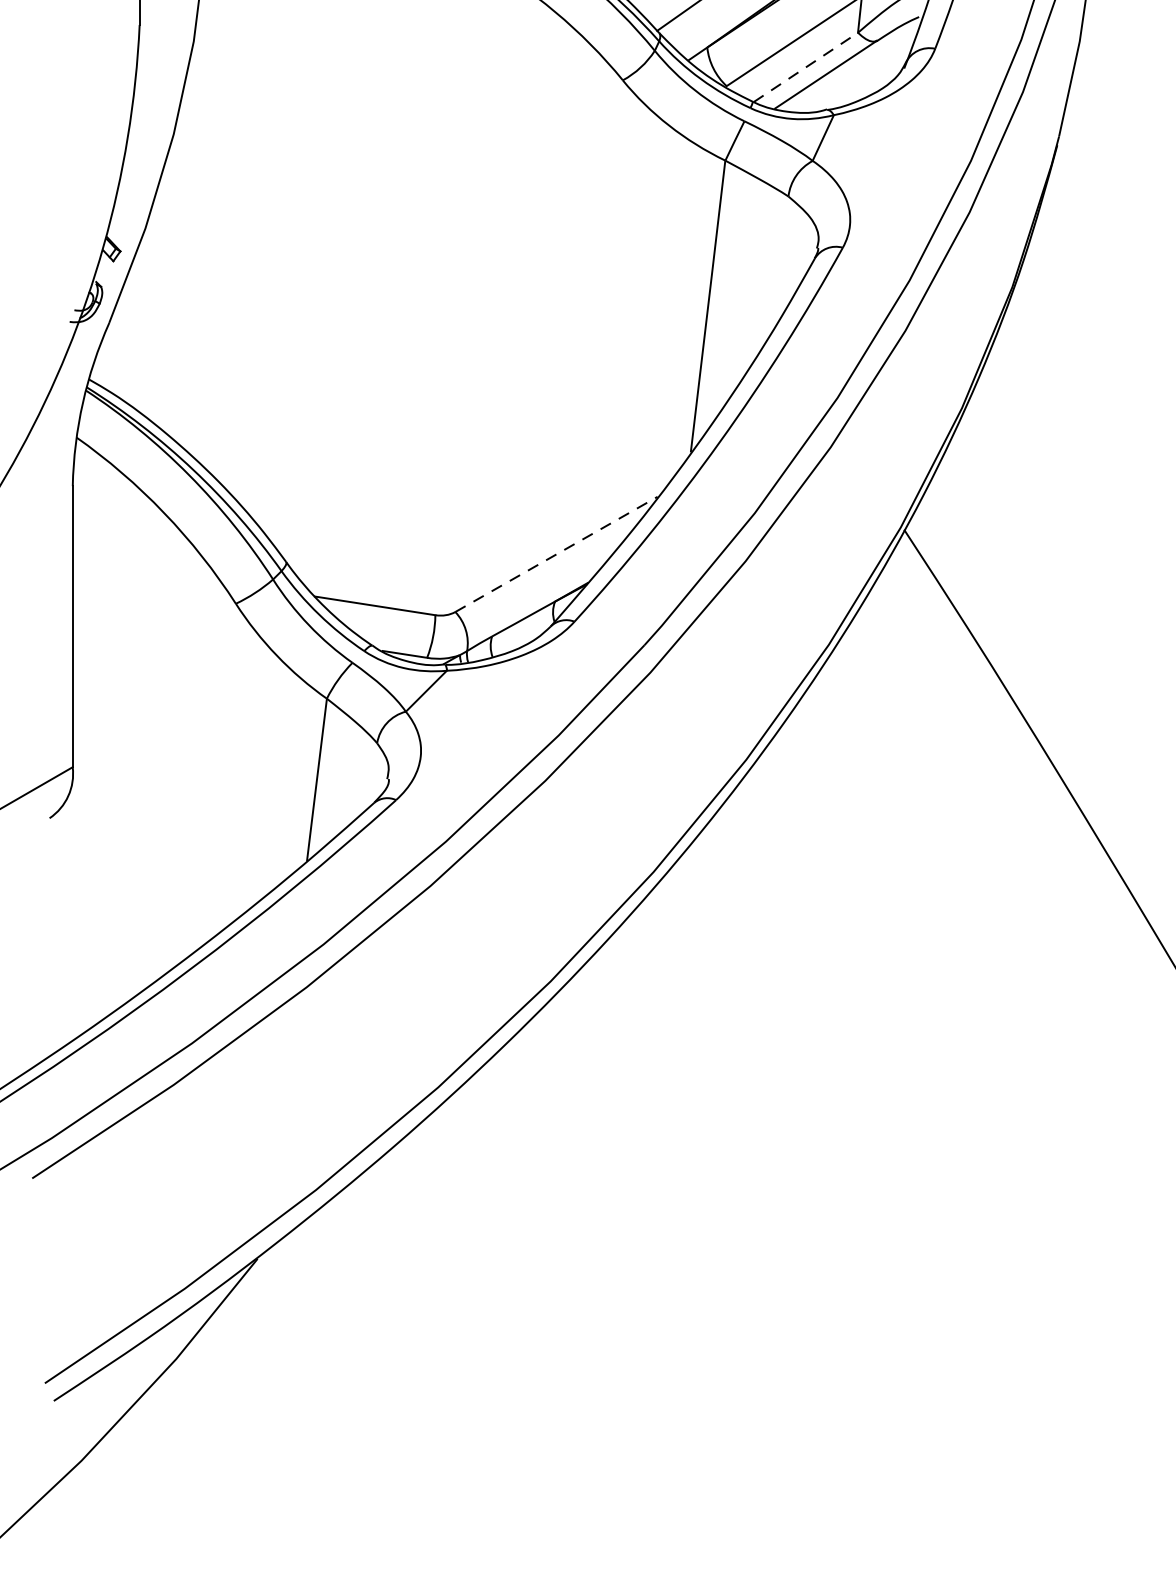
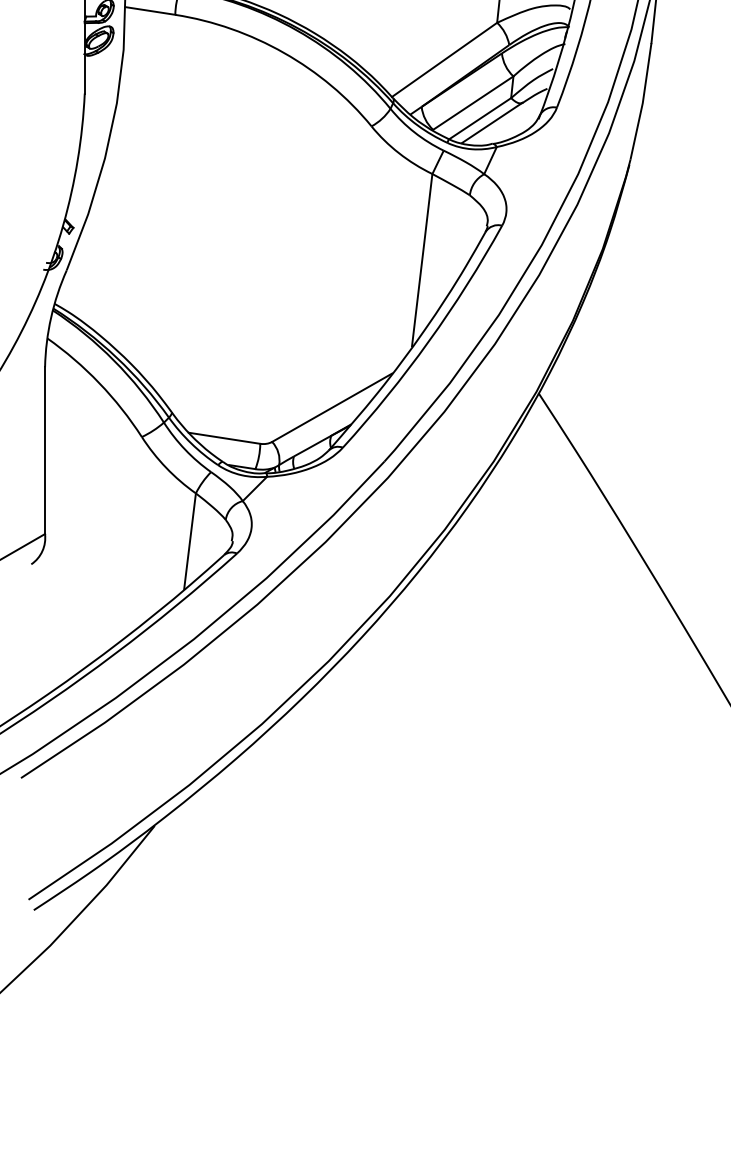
line: (806, 67) -> (480, 118), dashed -> solid
line: (557, 553) -> (332, 407), dashed -> solid

